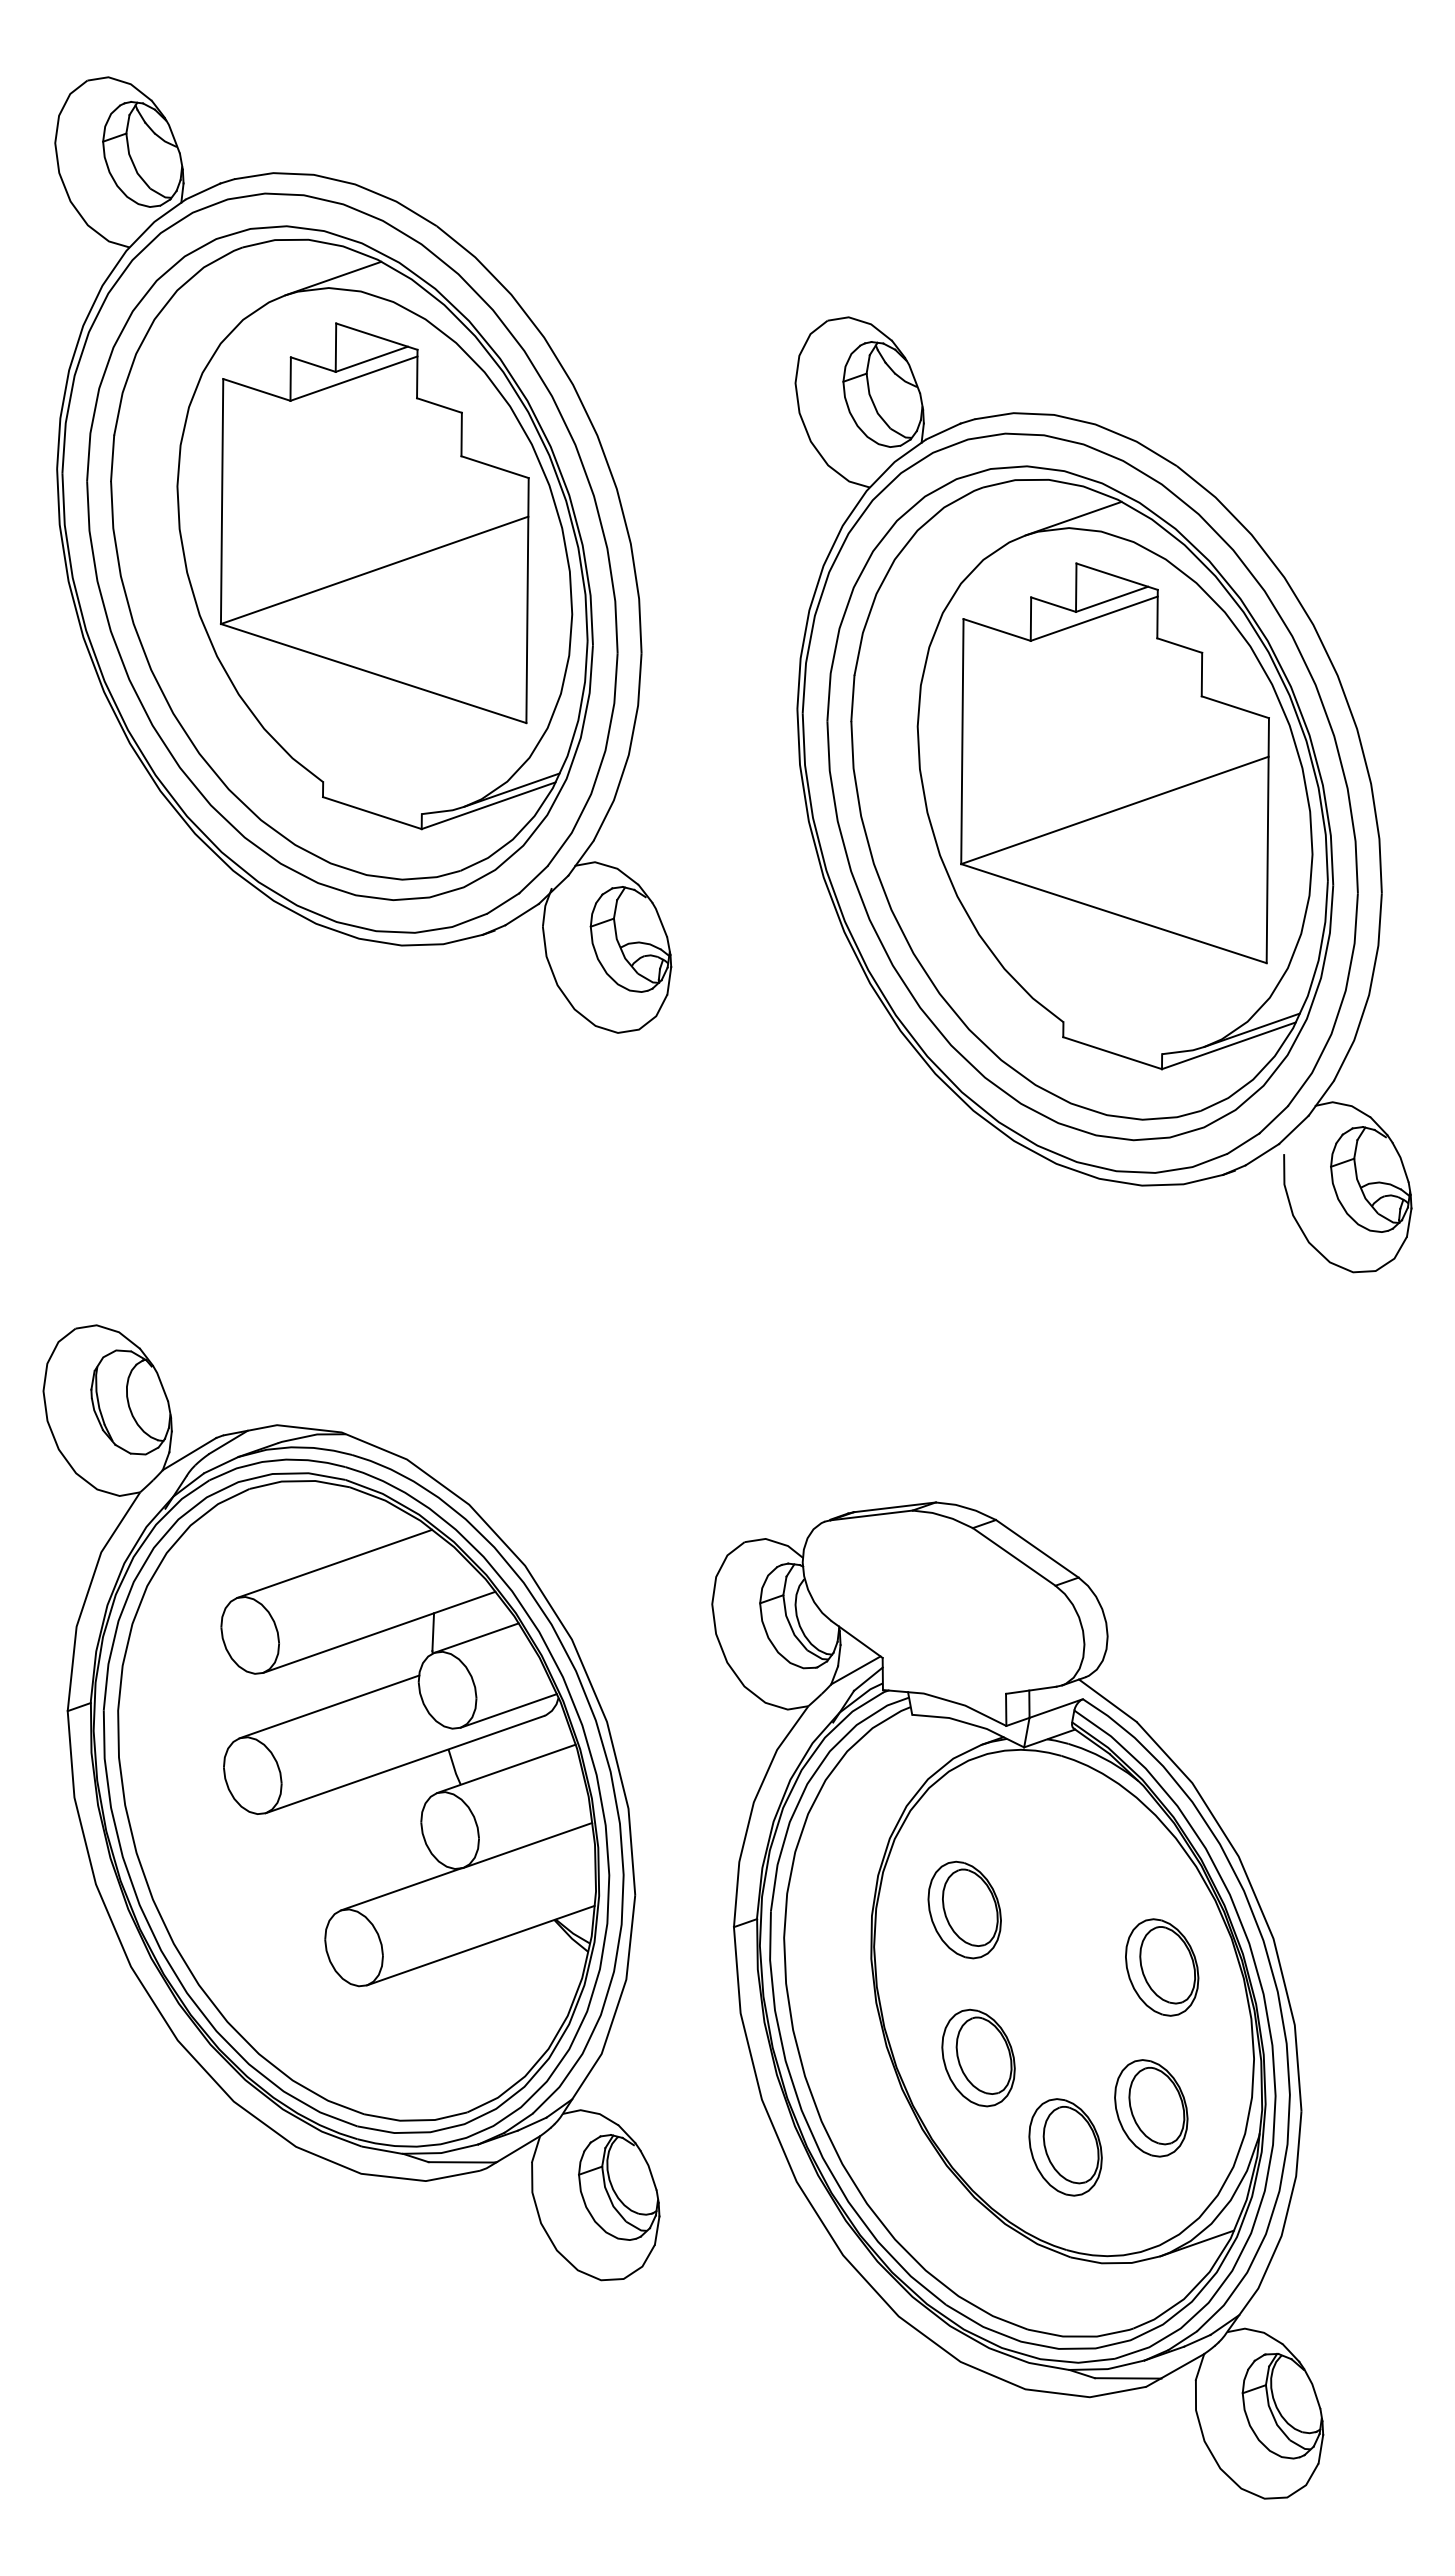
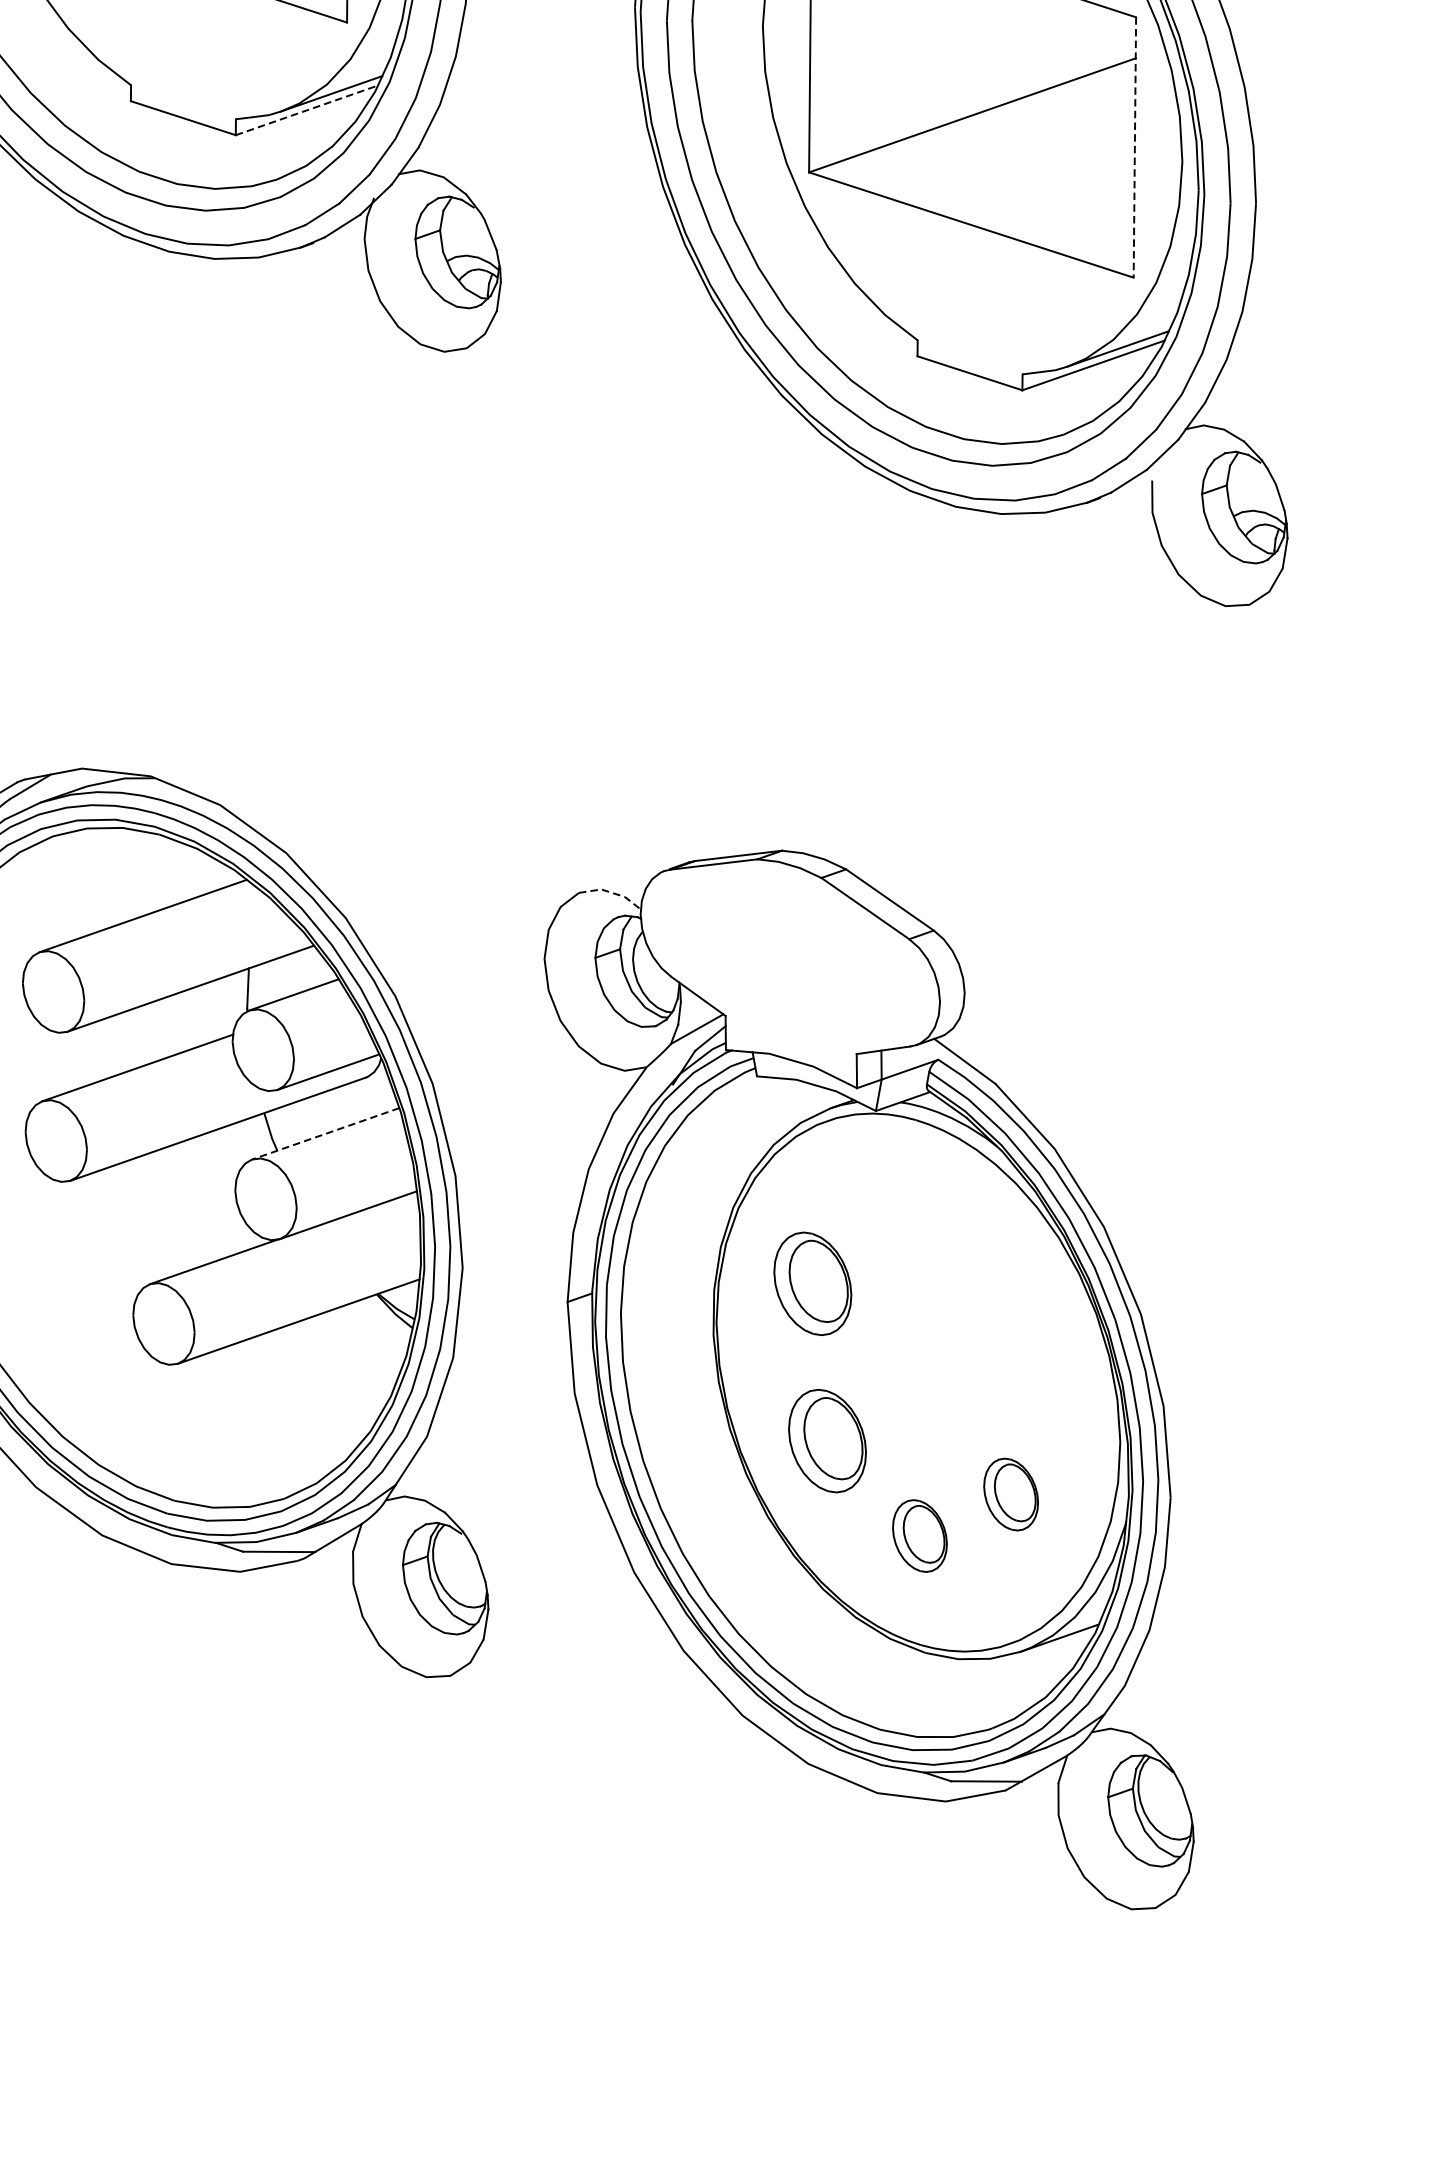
line: (488, 805) -> (306, 110), solid -> dashed
line: (1267, 840) -> (1134, 147), solid -> dashed
line: (775, 1542) -> (611, 893), solid -> dashed
line: (505, 1769) -> (324, 1134), solid -> dashed
part: (1162, 1967) -> (1022, 1344), removed
part: (1151, 2108) -> (1011, 1494), size x0.7
part: (1065, 2147) -> (919, 1536), size x0.7

